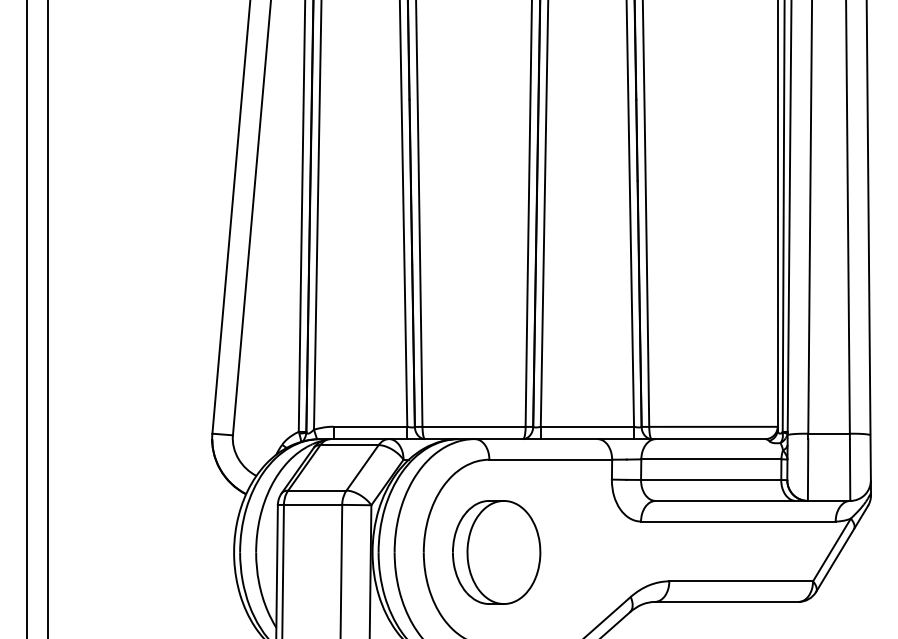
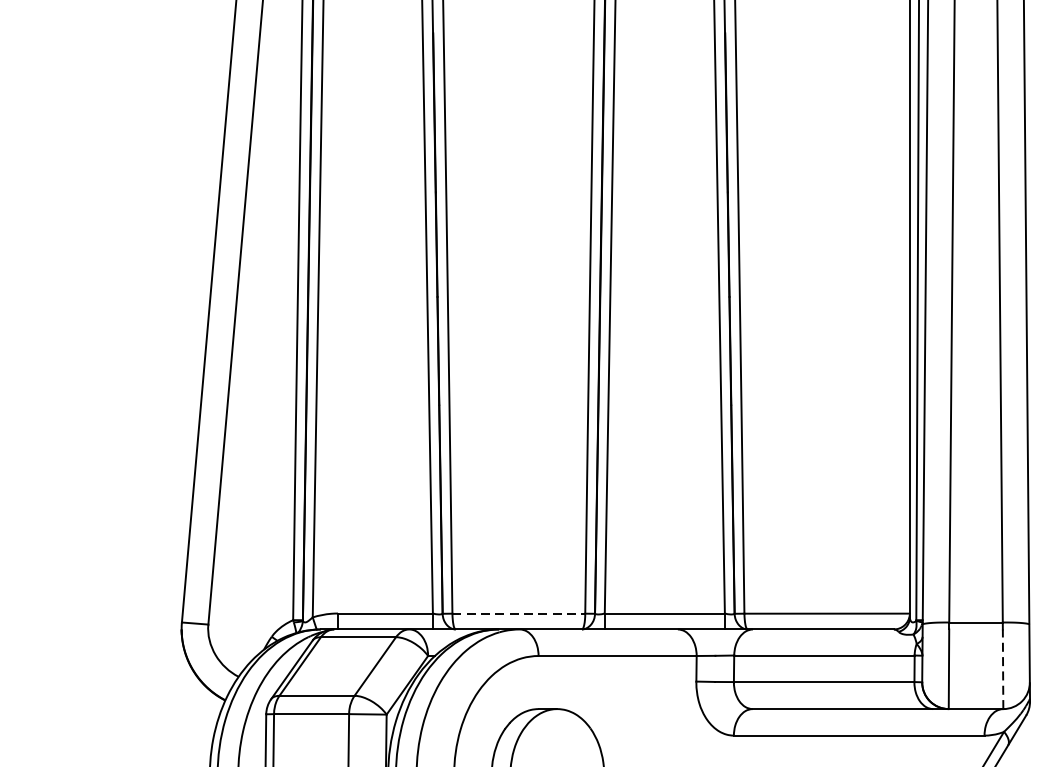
line: (474, 426) -> (519, 613), solid -> dashed
line: (850, 470) -> (1003, 669), solid -> dashed

